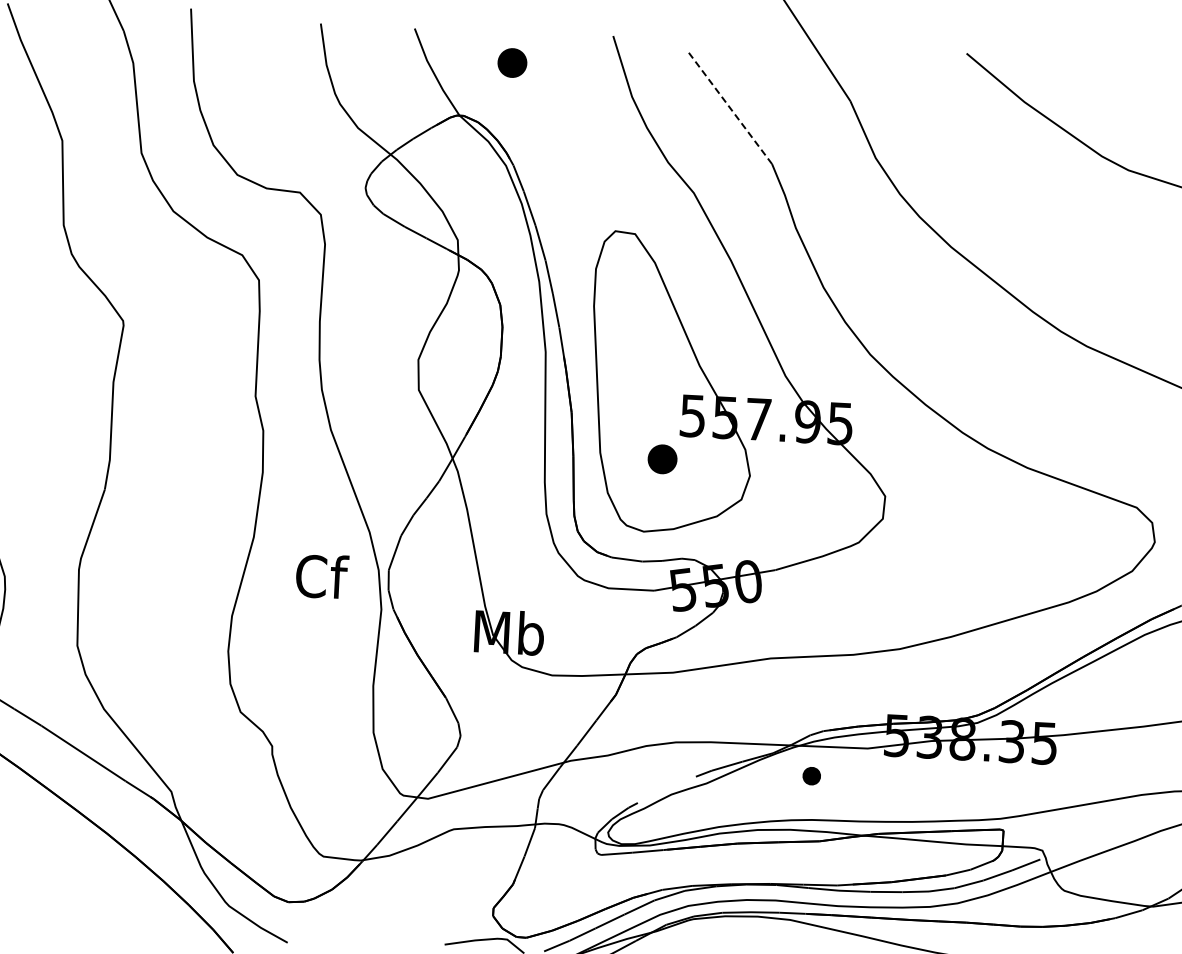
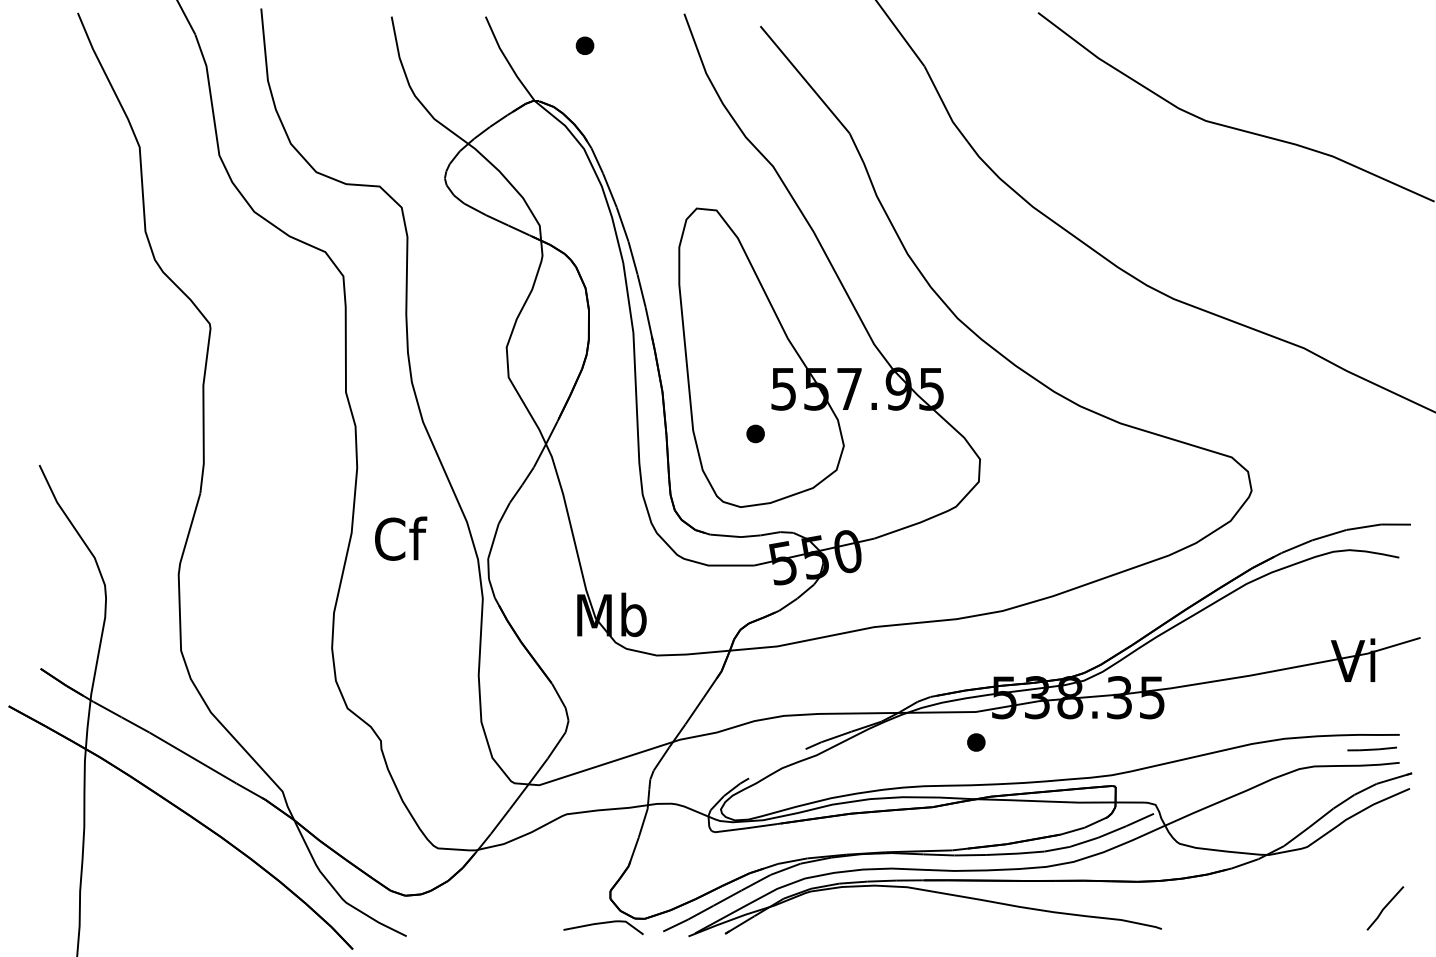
part: (511, 62) -> (584, 45), size x0.62
line: (730, 107) -> (805, 79), dashed -> solid
part: (662, 458) -> (755, 433), size x0.62
text: (322, 576) -> (401, 538), moved
part: (811, 776) -> (976, 742), moved

